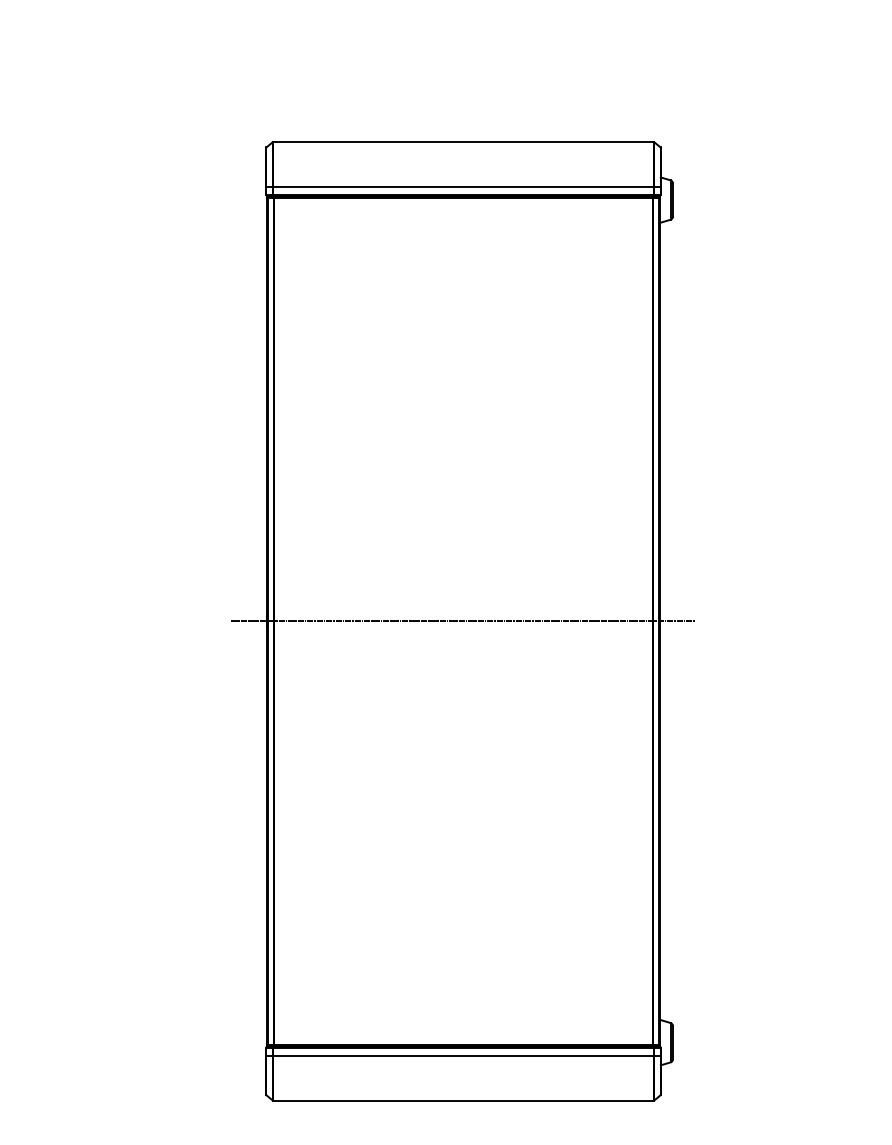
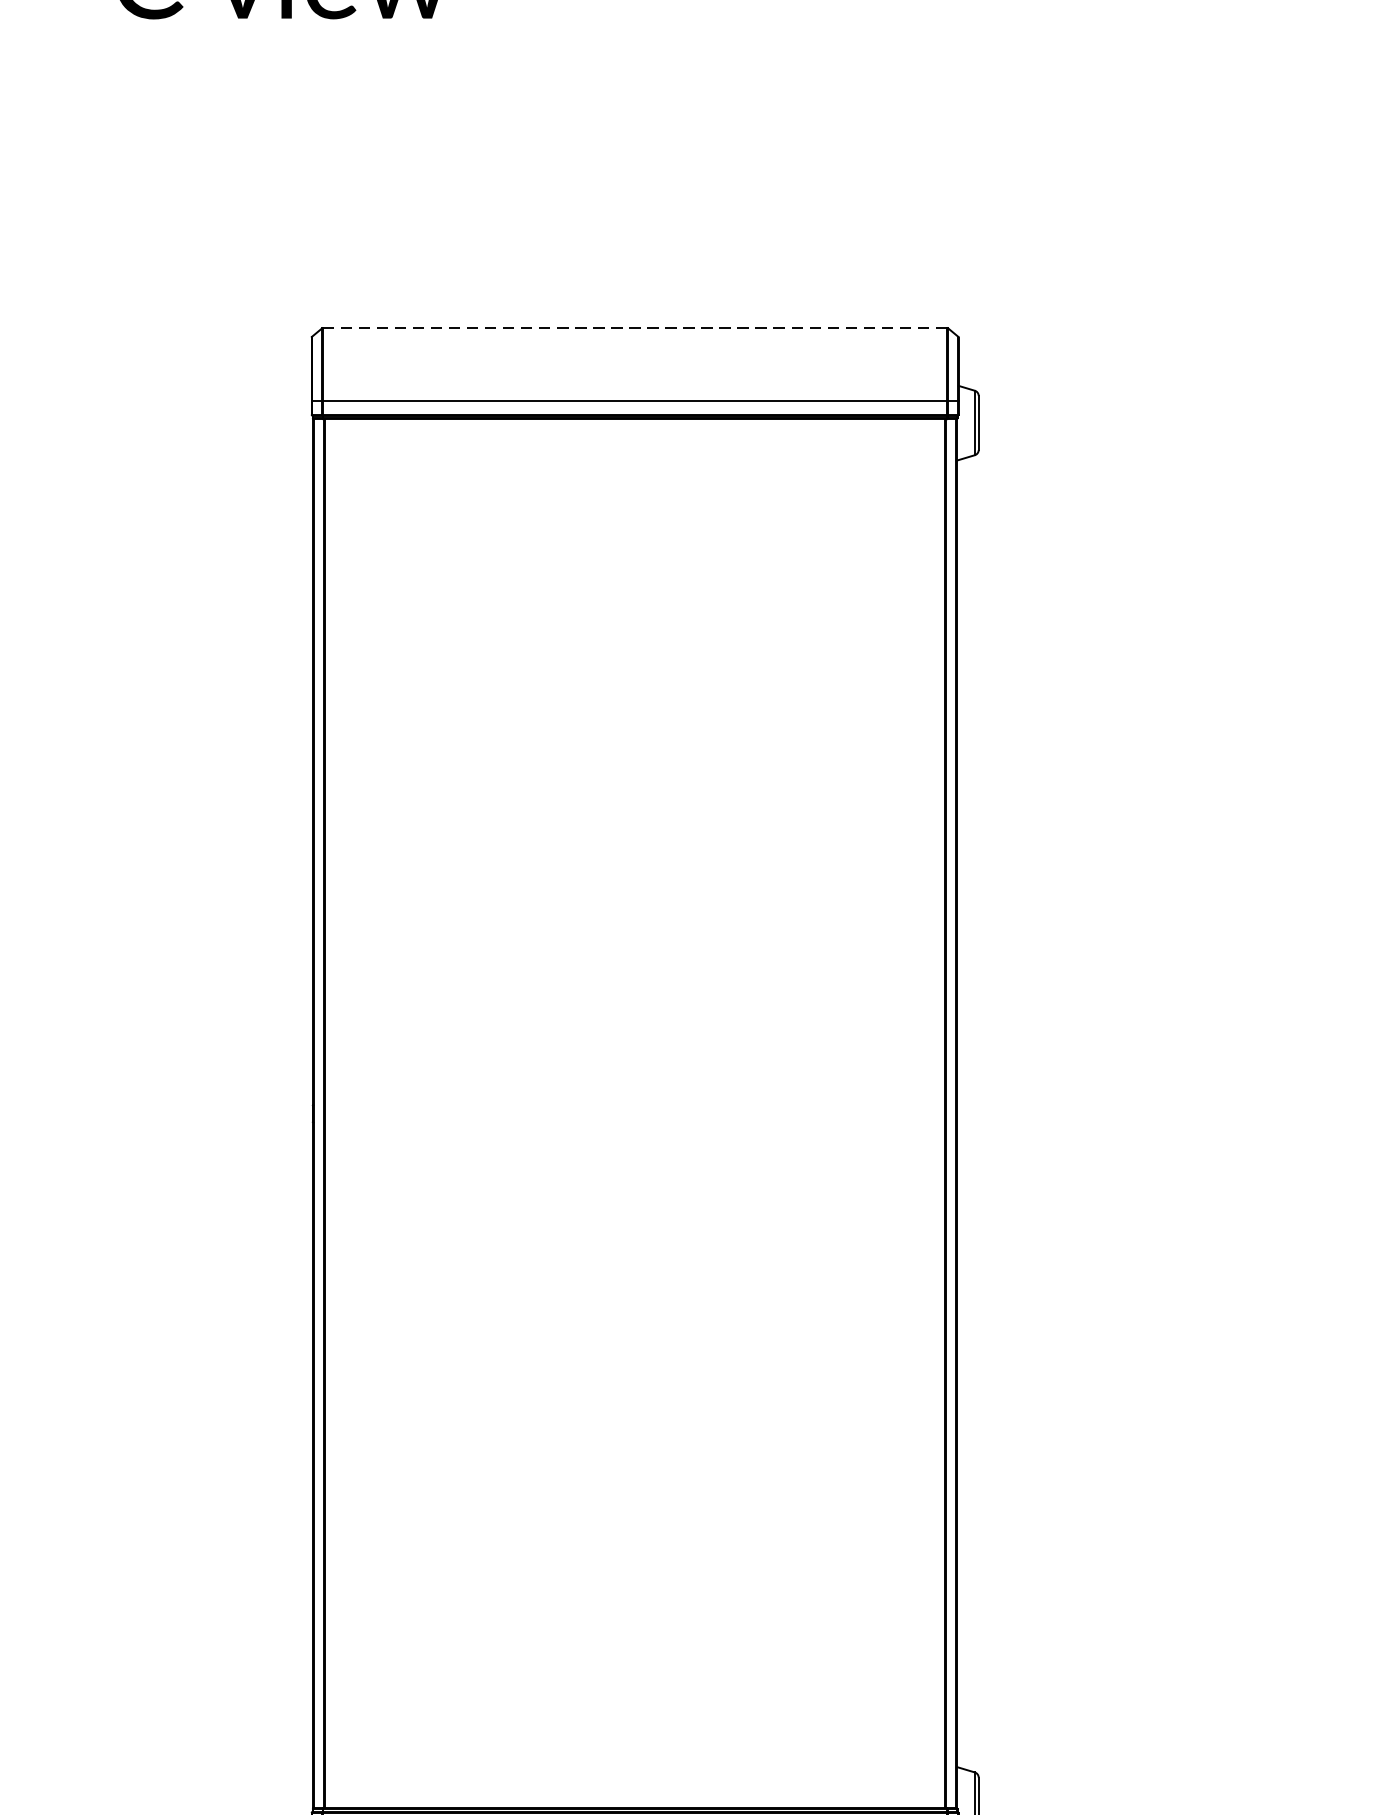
line: (463, 142) -> (635, 328), solid -> dashed
line: (463, 621) -> (635, 1114), removed

